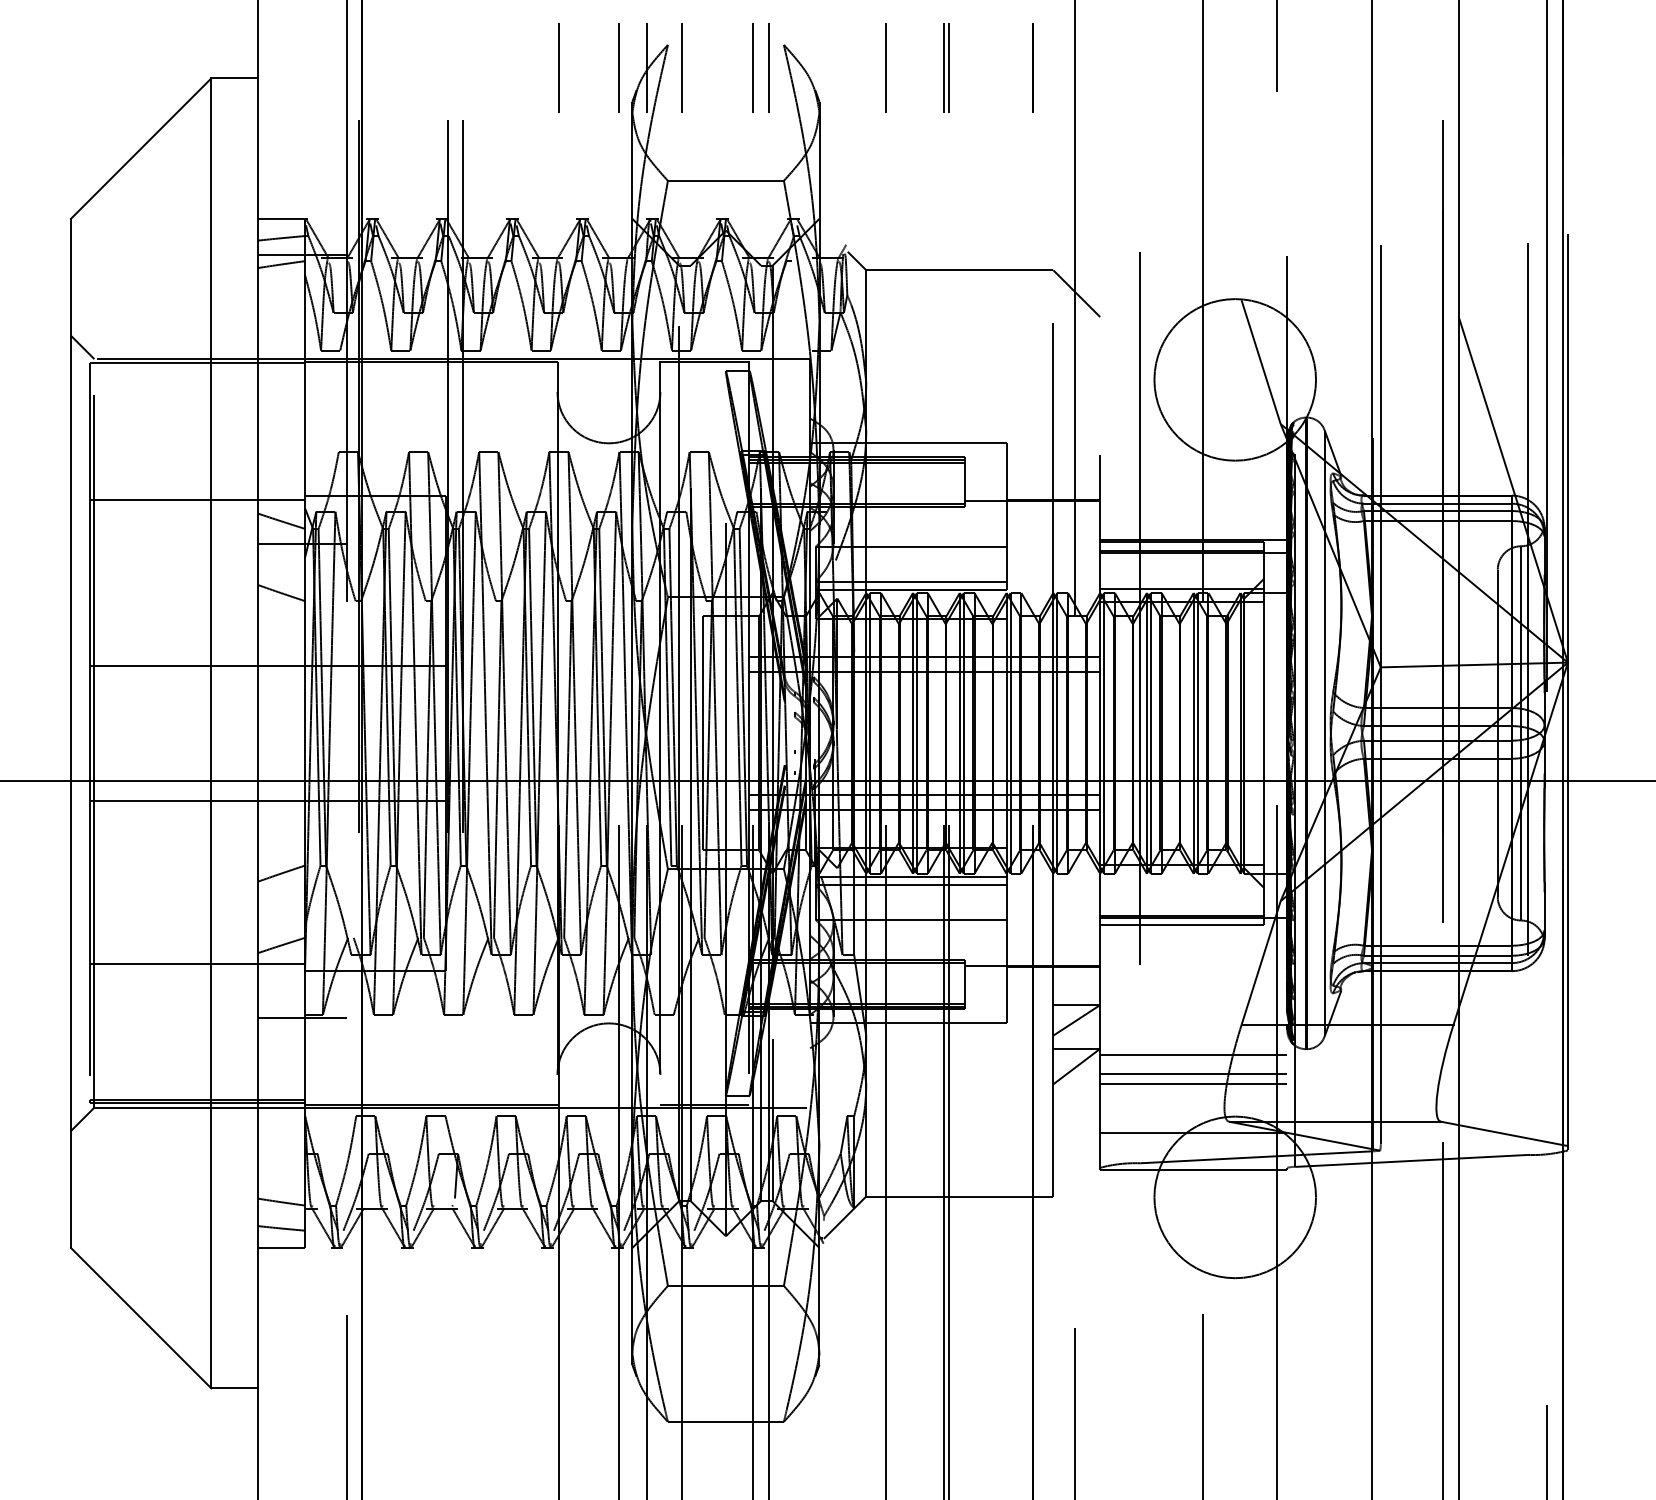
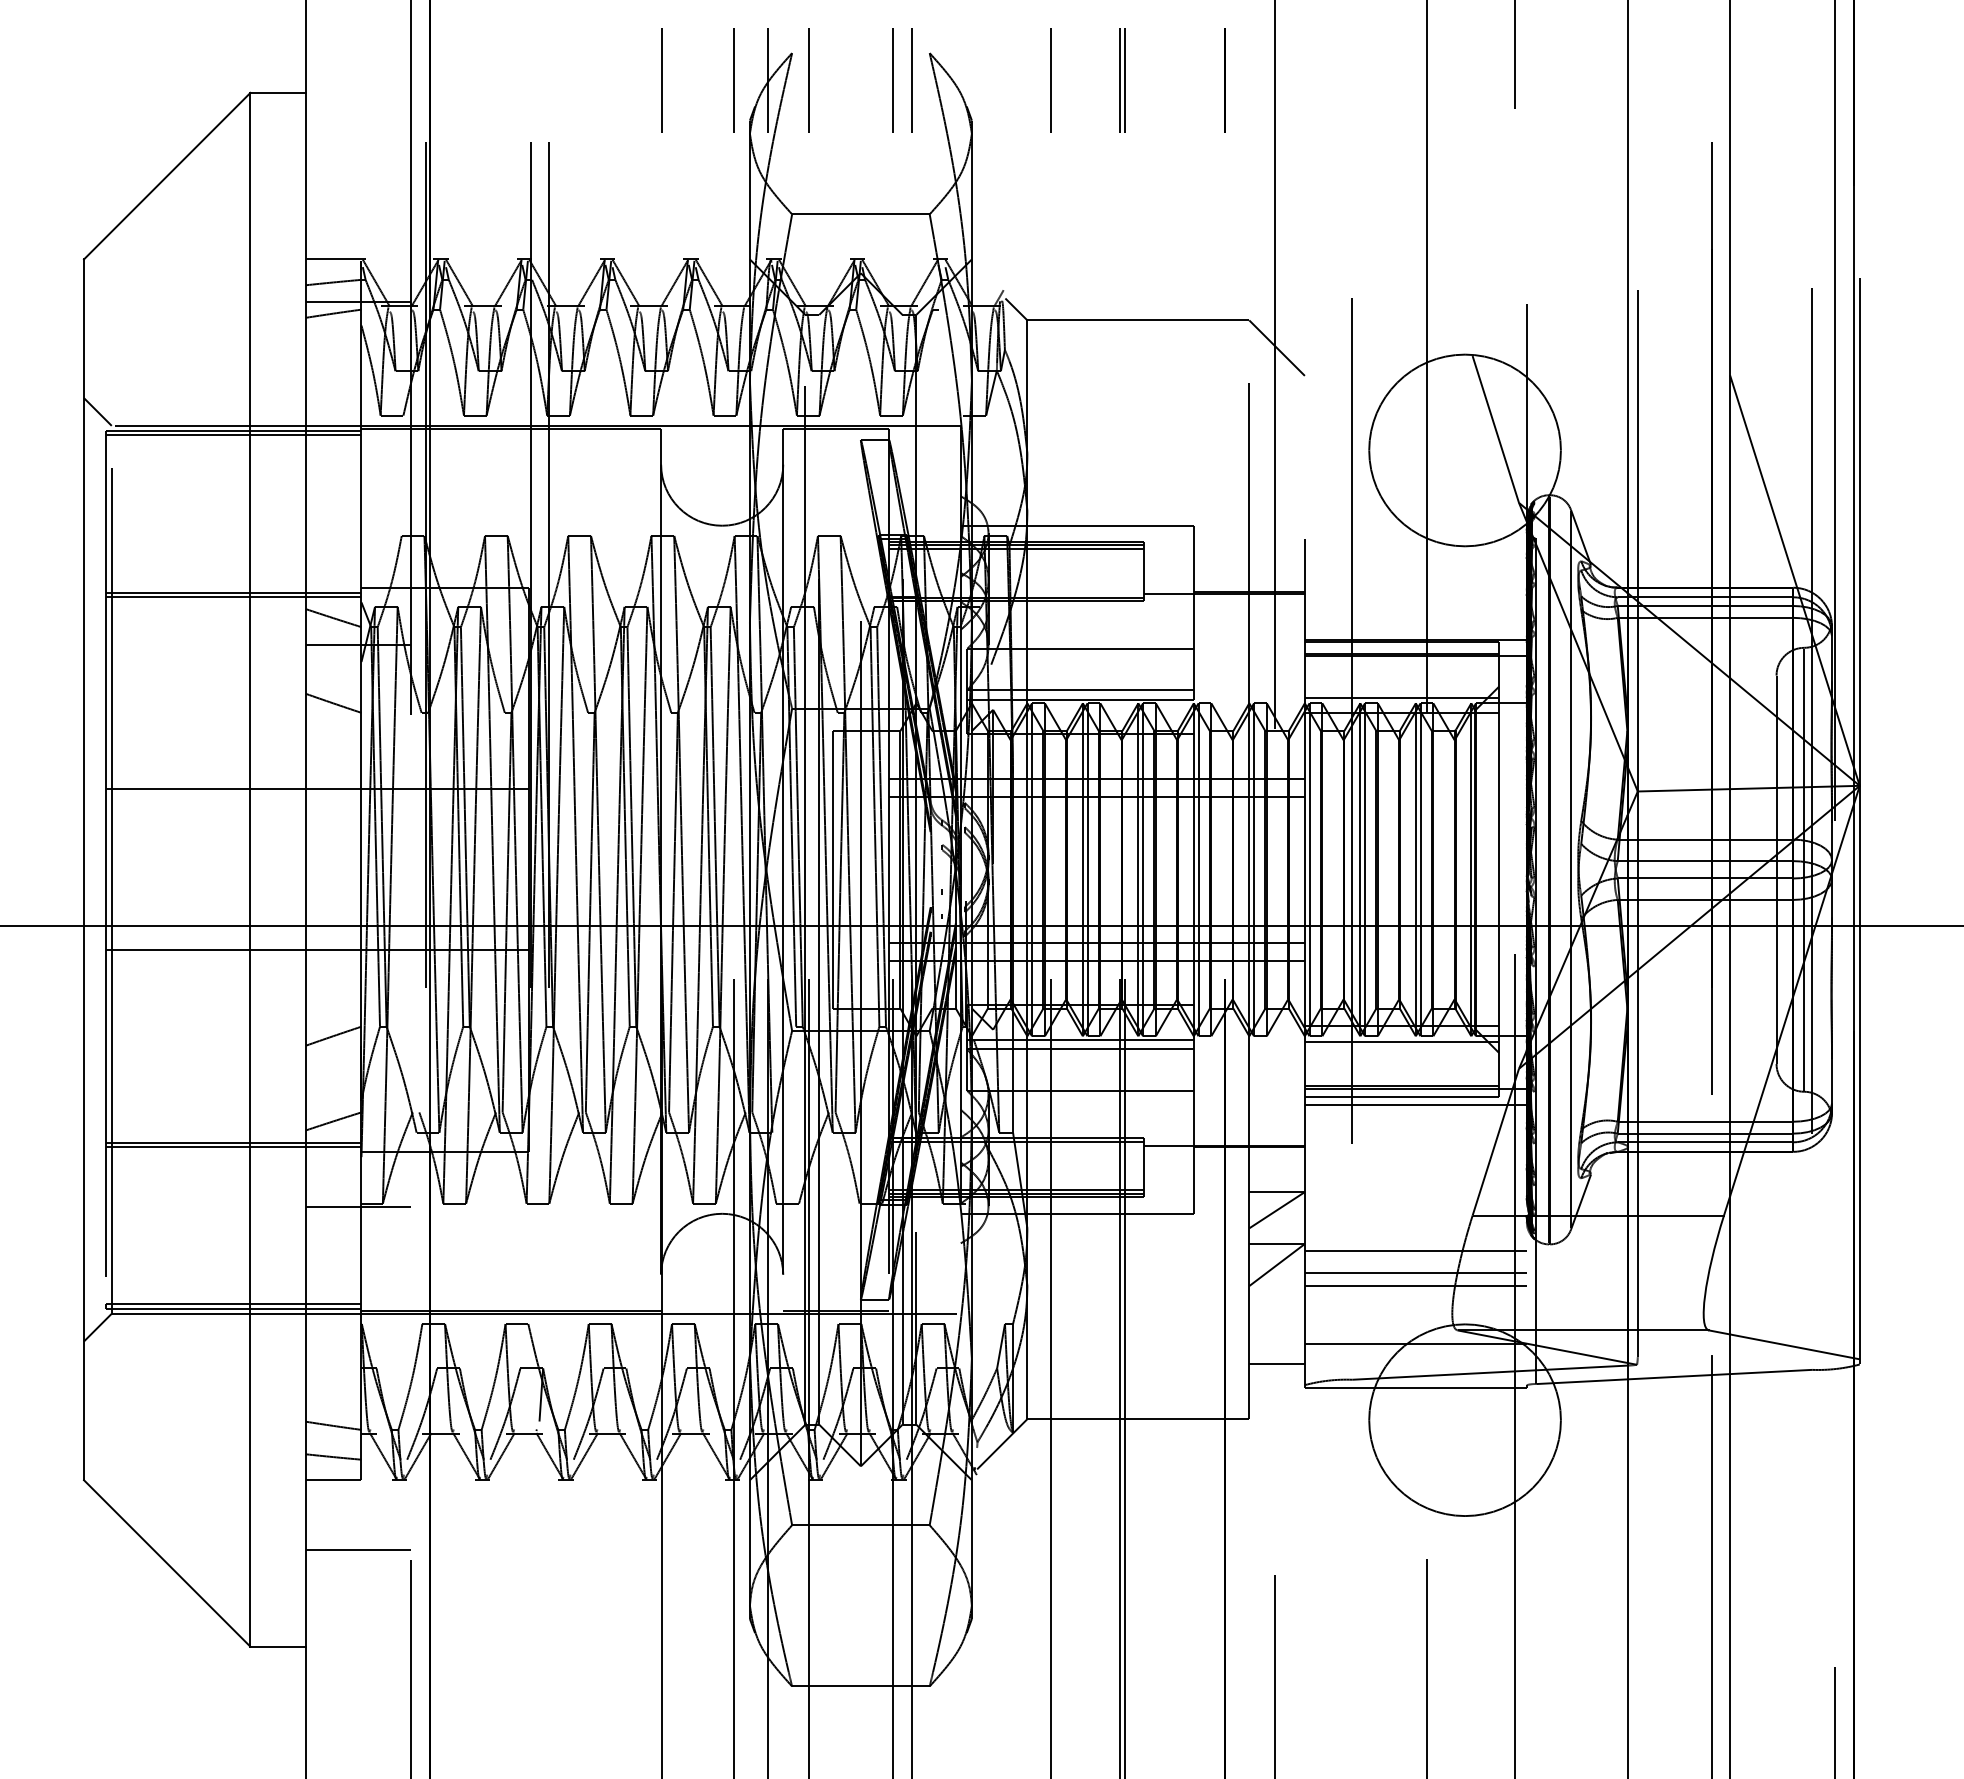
line: (197, 367) -> (233, 435), added
line: (197, 503) -> (233, 596), added
line: (1181, 878) -> (1401, 1041), added
line: (1193, 931) -> (1415, 1104), added
line: (197, 967) -> (233, 1147), added
line: (1076, 1149) -> (1276, 1363), added
line: (302, 1306) -> (358, 1549), added

